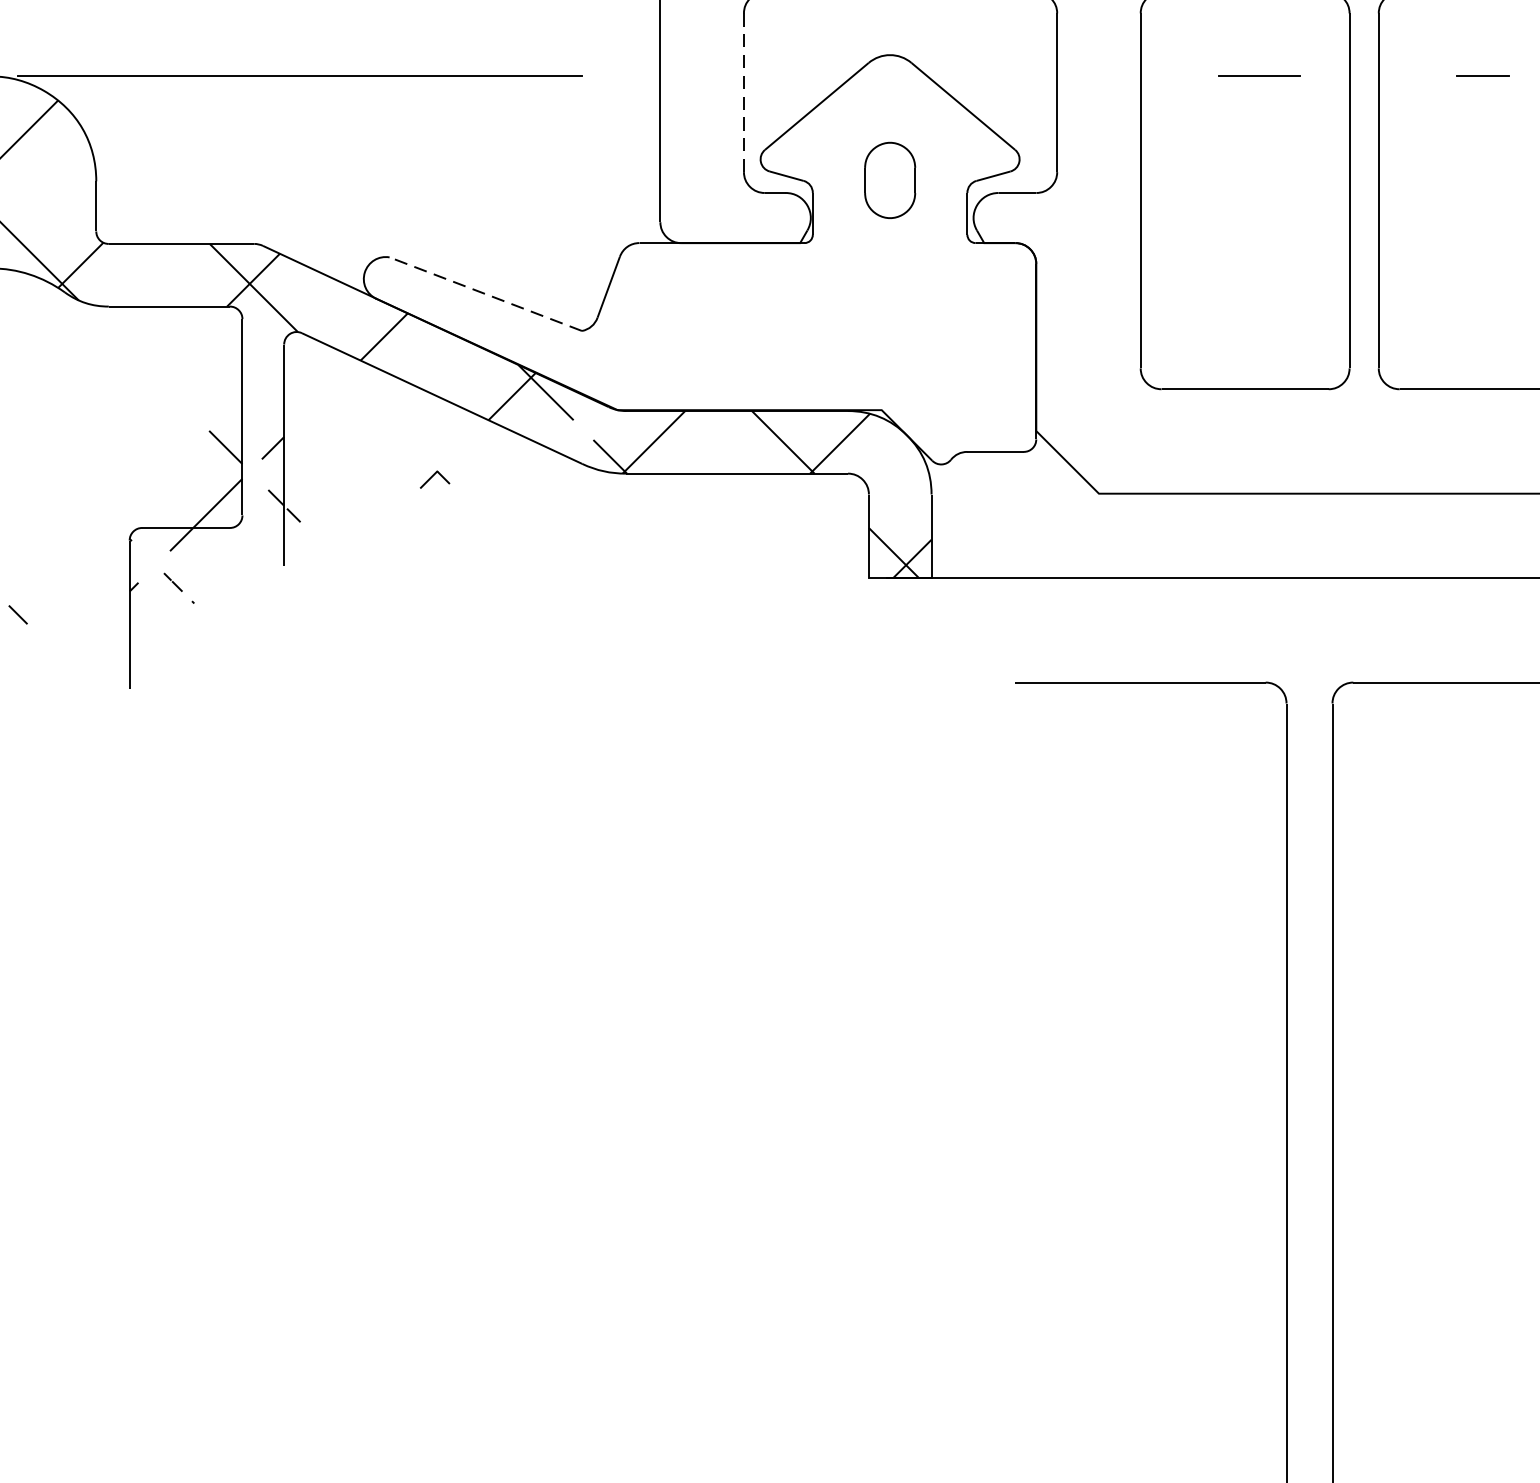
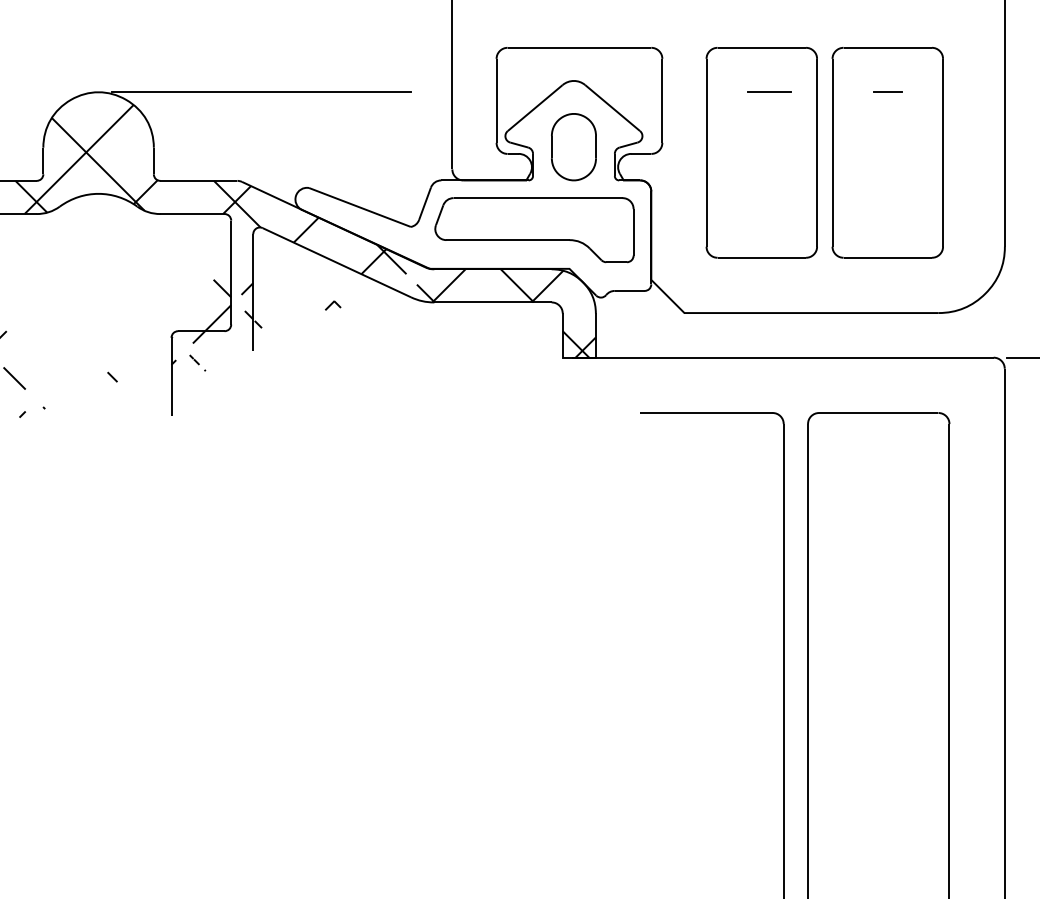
line: (743, 92) -> (496, 100), dashed -> solid
part: (889, 180) -> (573, 147), size x1.67
line: (484, 294) -> (359, 207), dashed -> solid
part: (815, 337) -> (534, 230), added

